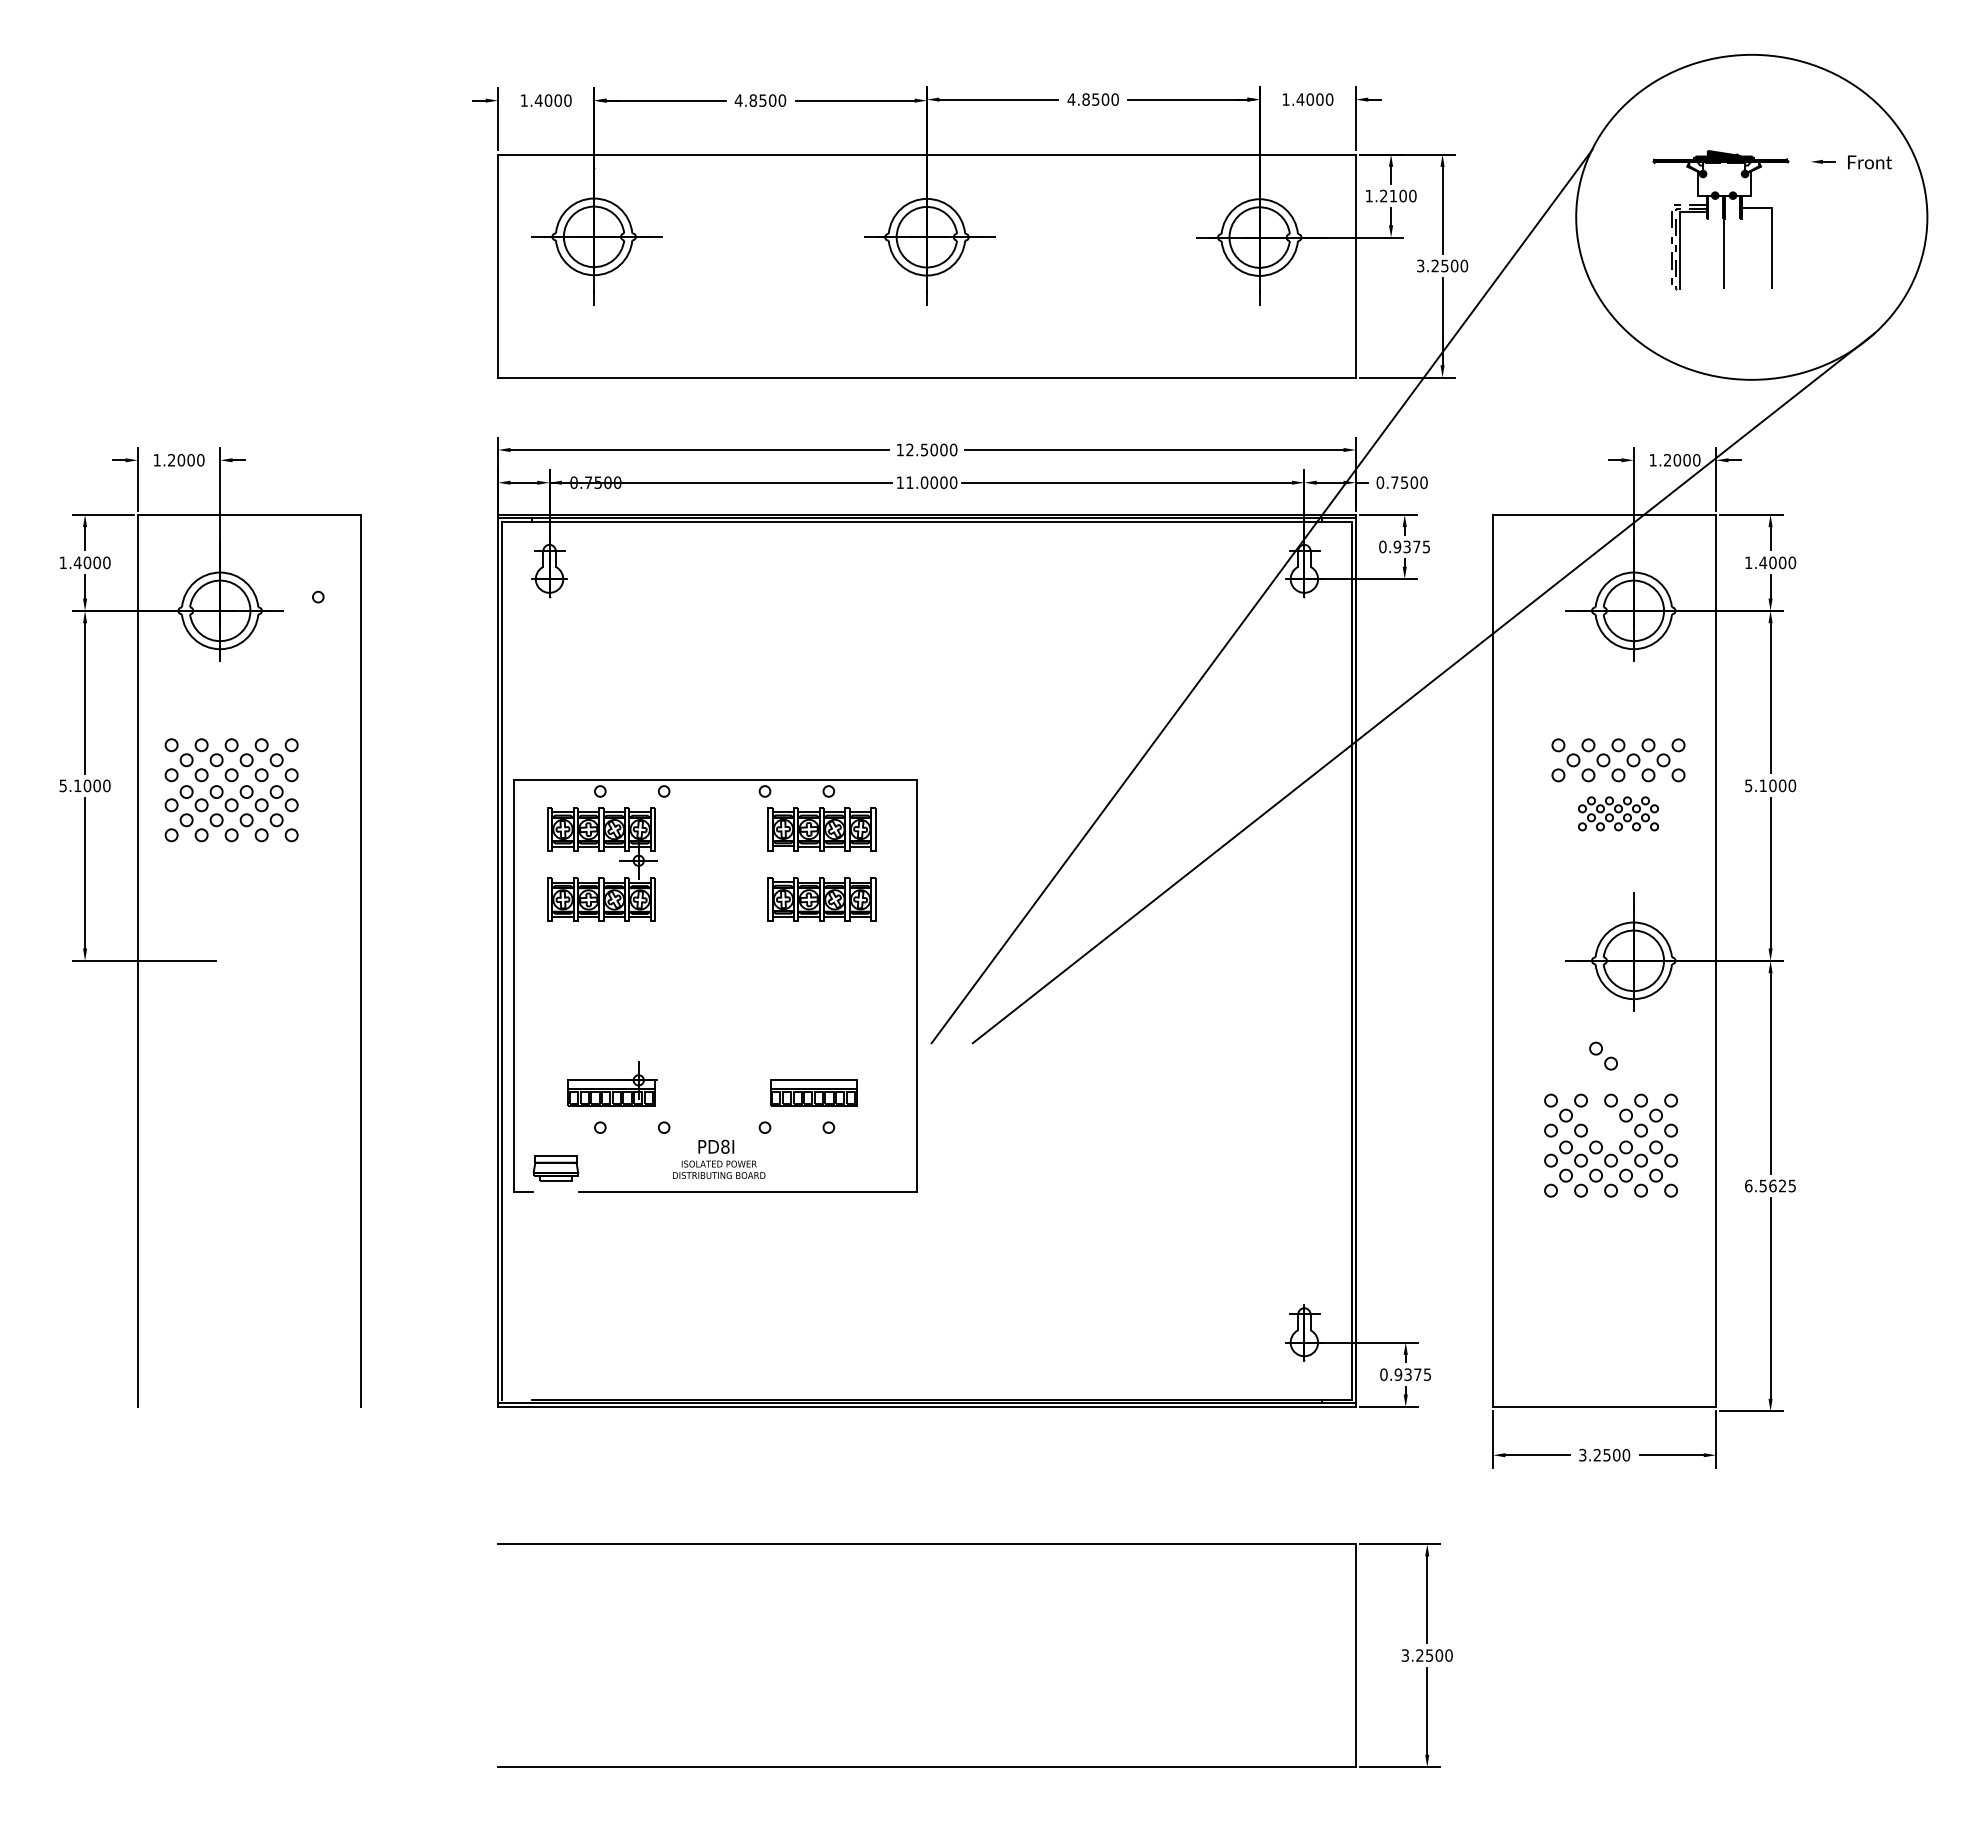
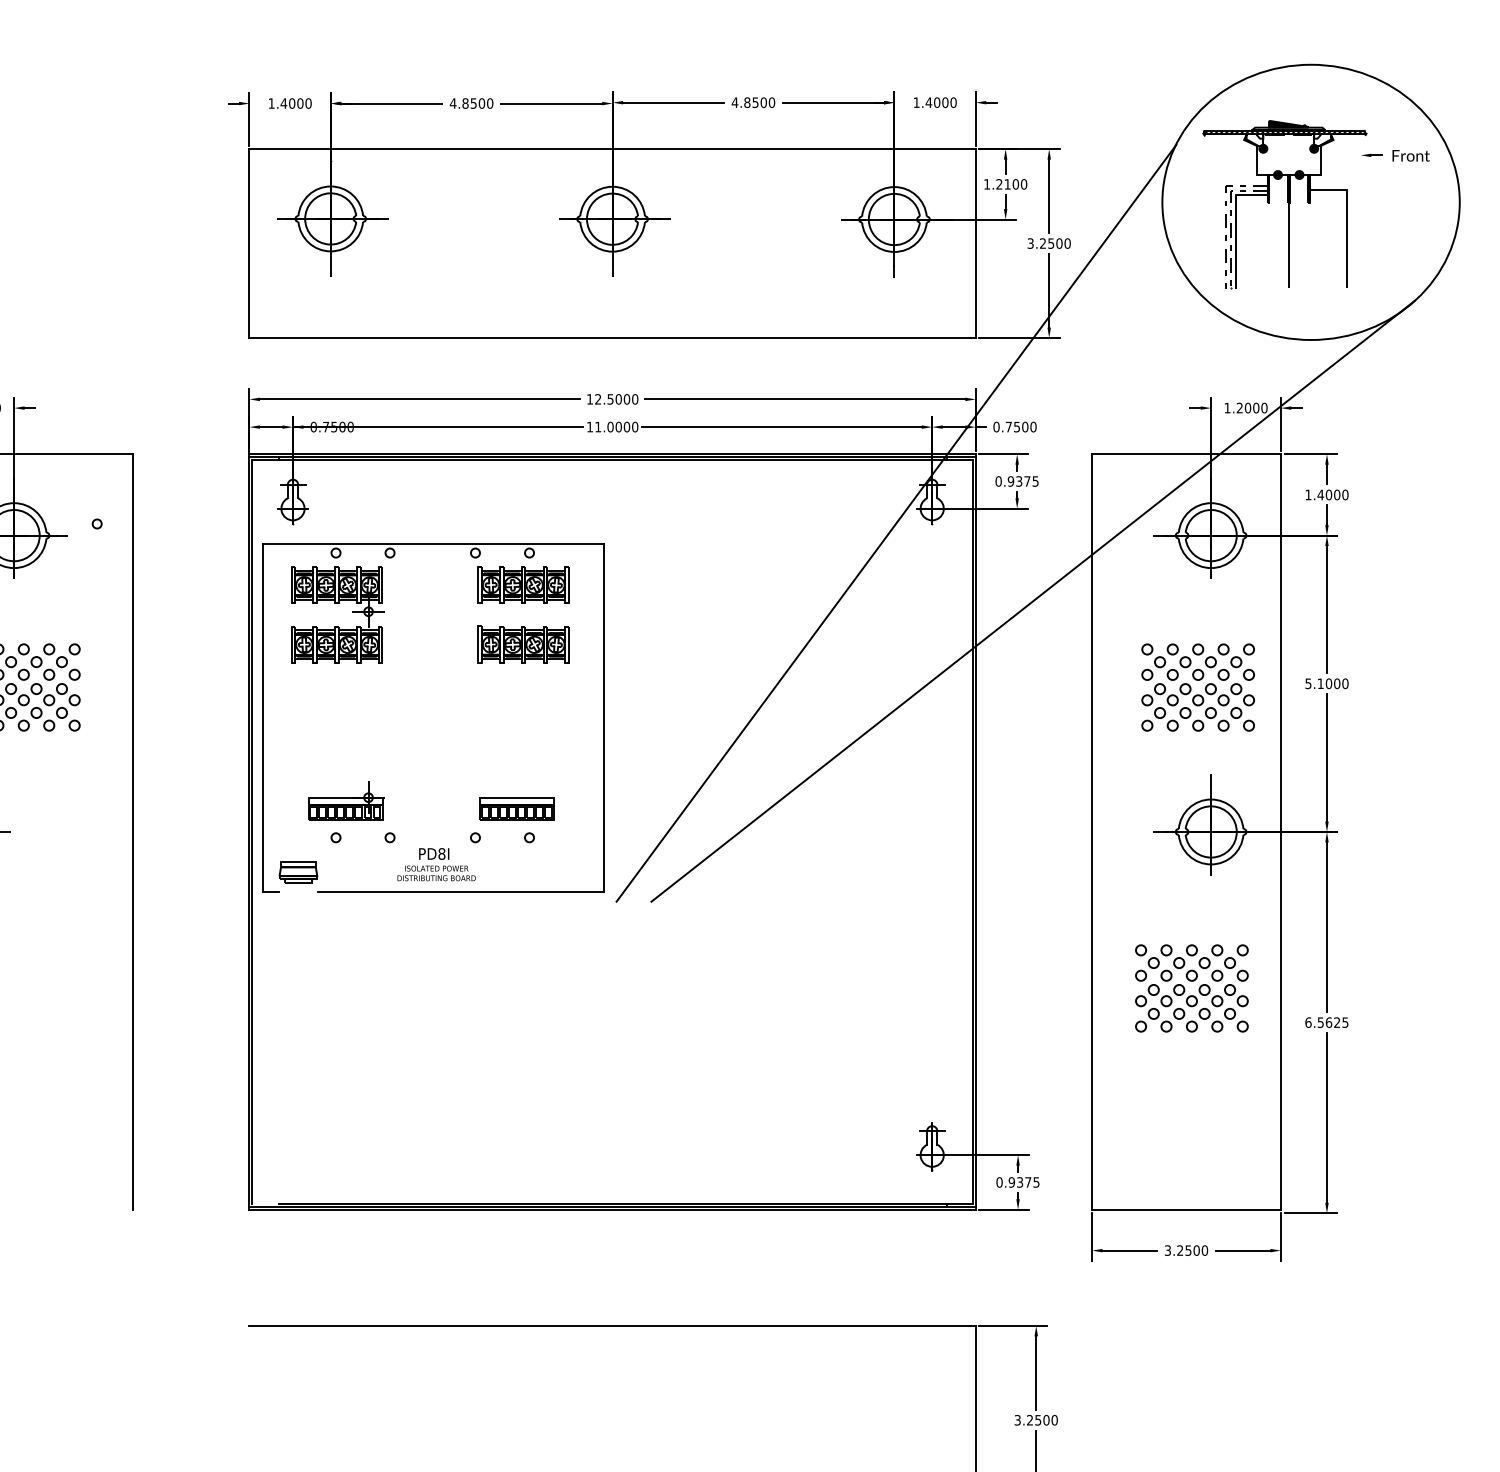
part: (1720, 220) -> (1284, 205), size x1.43
part: (1618, 813) -> (1198, 707), size x1.67
part: (767, 921) -> (477, 663), moved
part: (1603, 1055) -> (1185, 968), moved

